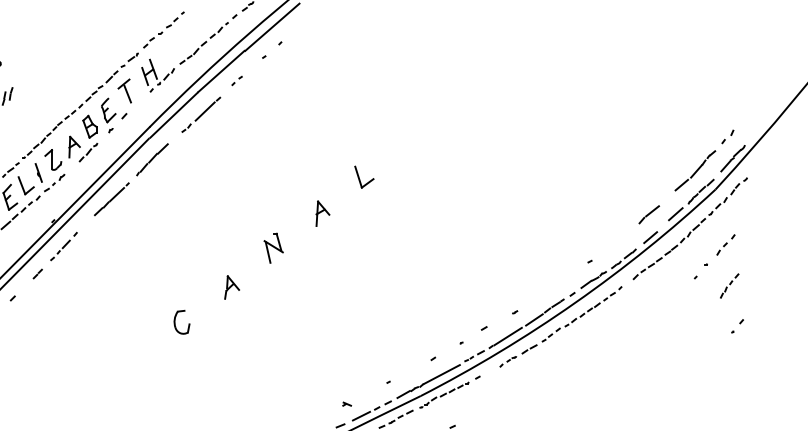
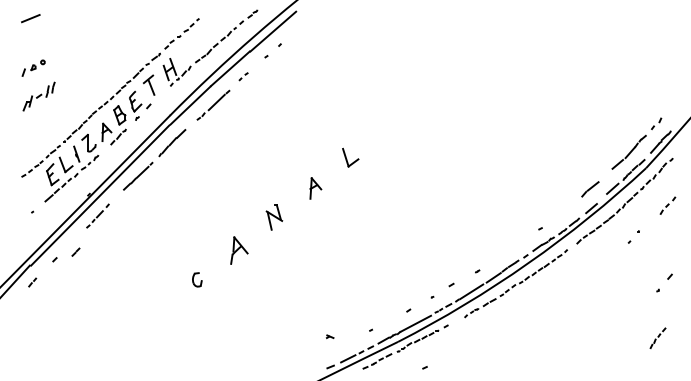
part: (725, 244) -> (667, 205), moved
part: (37, 273) -> (75, 251), moved
part: (729, 285) -> (657, 337), moved
part: (232, 287) -> (239, 250), size x1.4
part: (182, 321) -> (197, 279), size x0.7
part: (737, 326) -> (664, 283), size x1.6
part: (346, 403) -> (329, 336), moved

